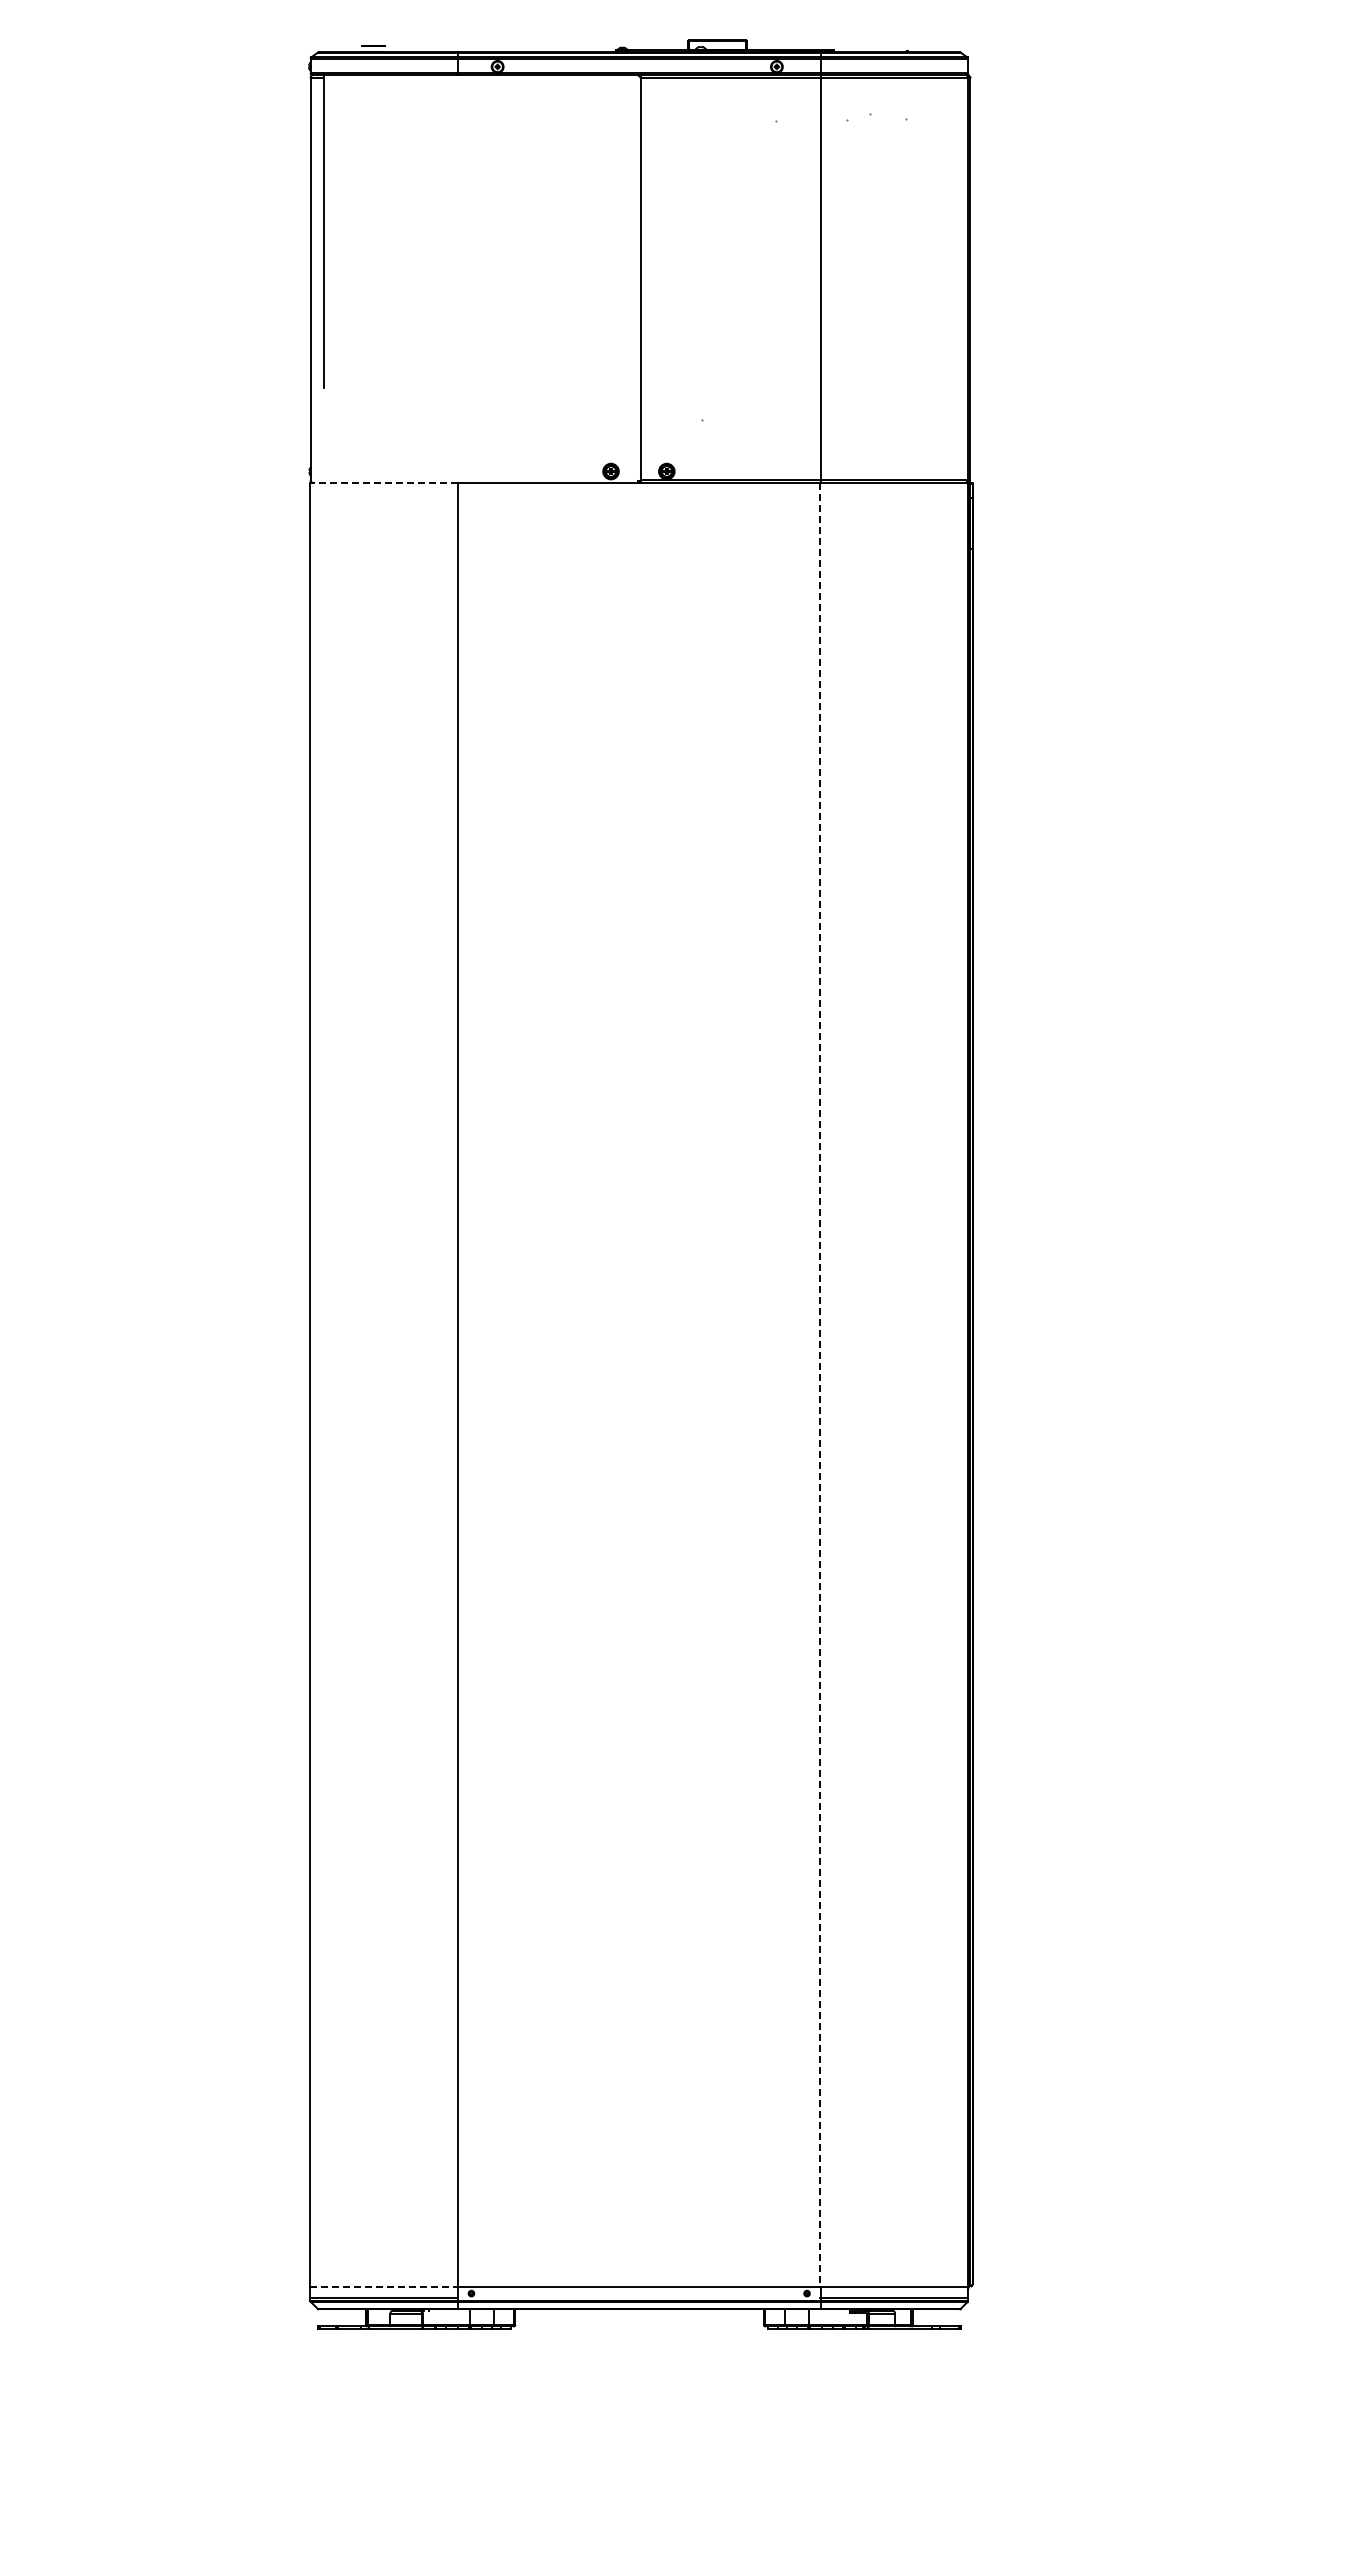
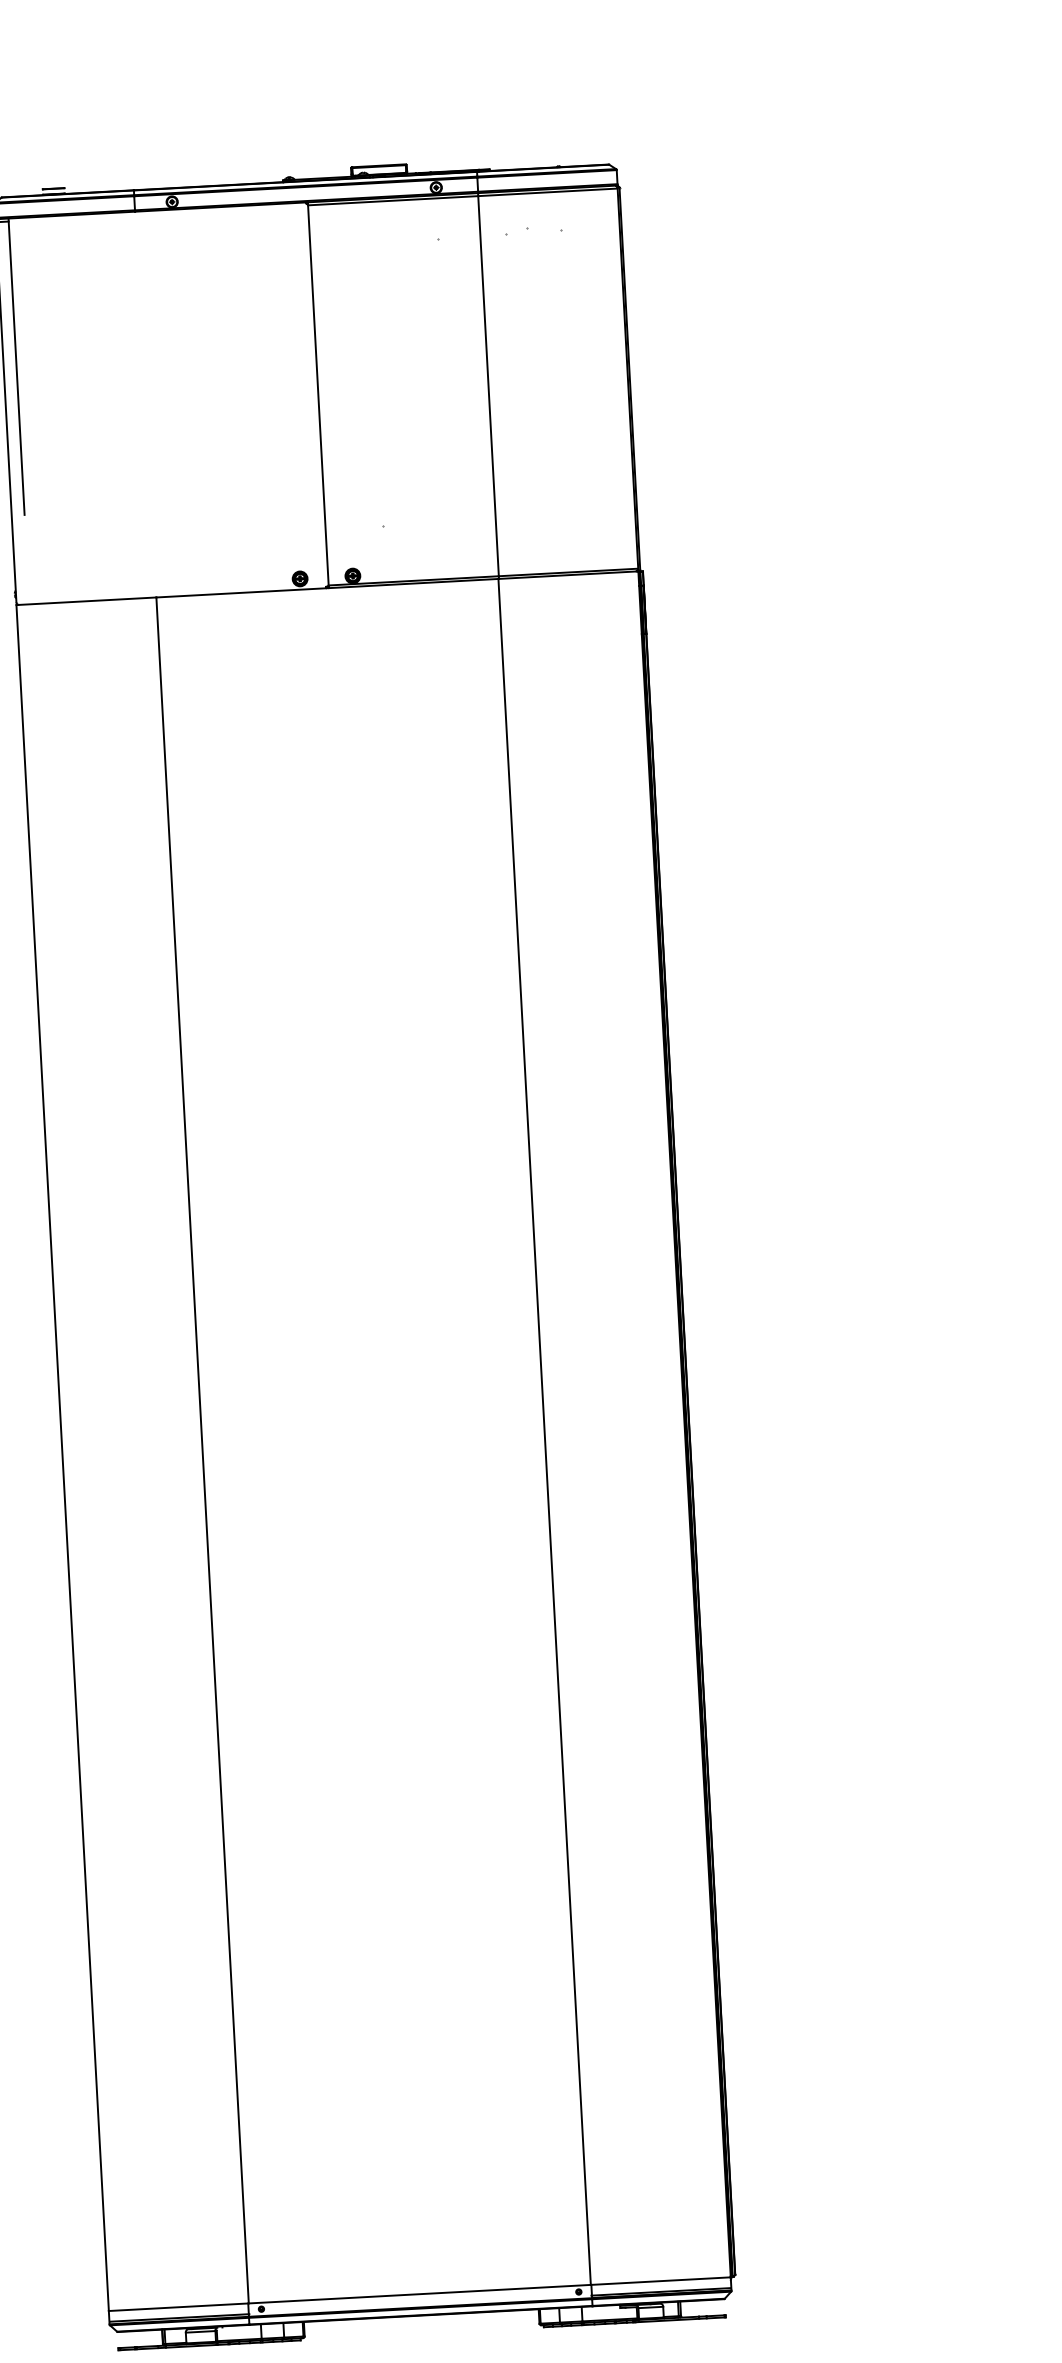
line: (384, 482) -> (86, 600), dashed -> solid
line: (820, 1384) -> (544, 1431), dashed -> solid
line: (384, 2286) -> (178, 2306), dashed -> solid

